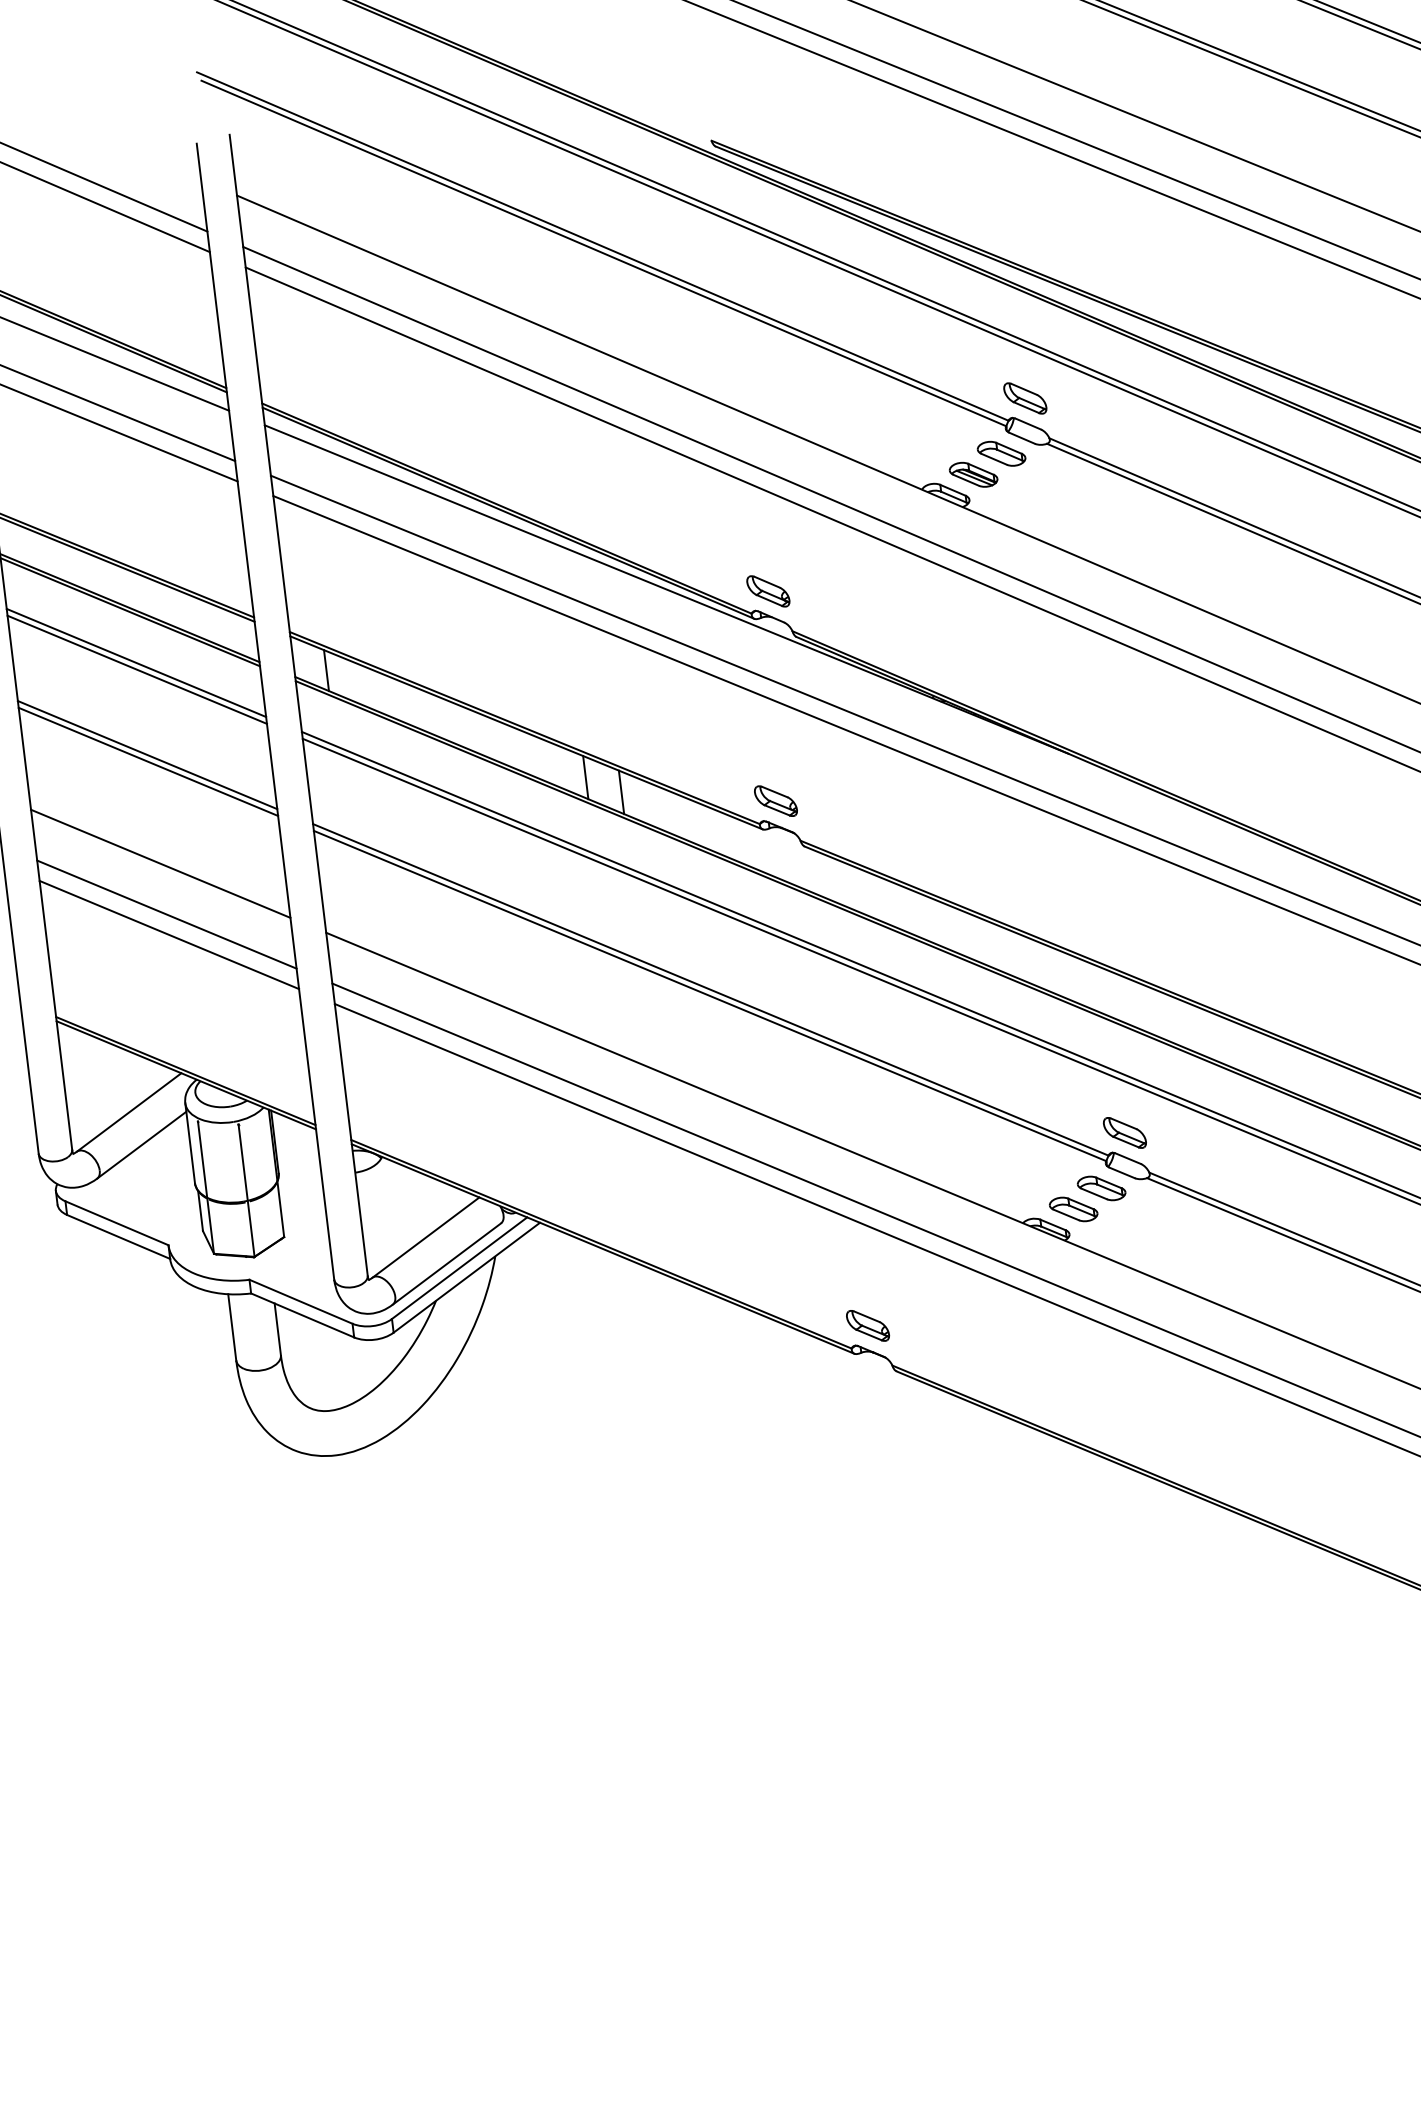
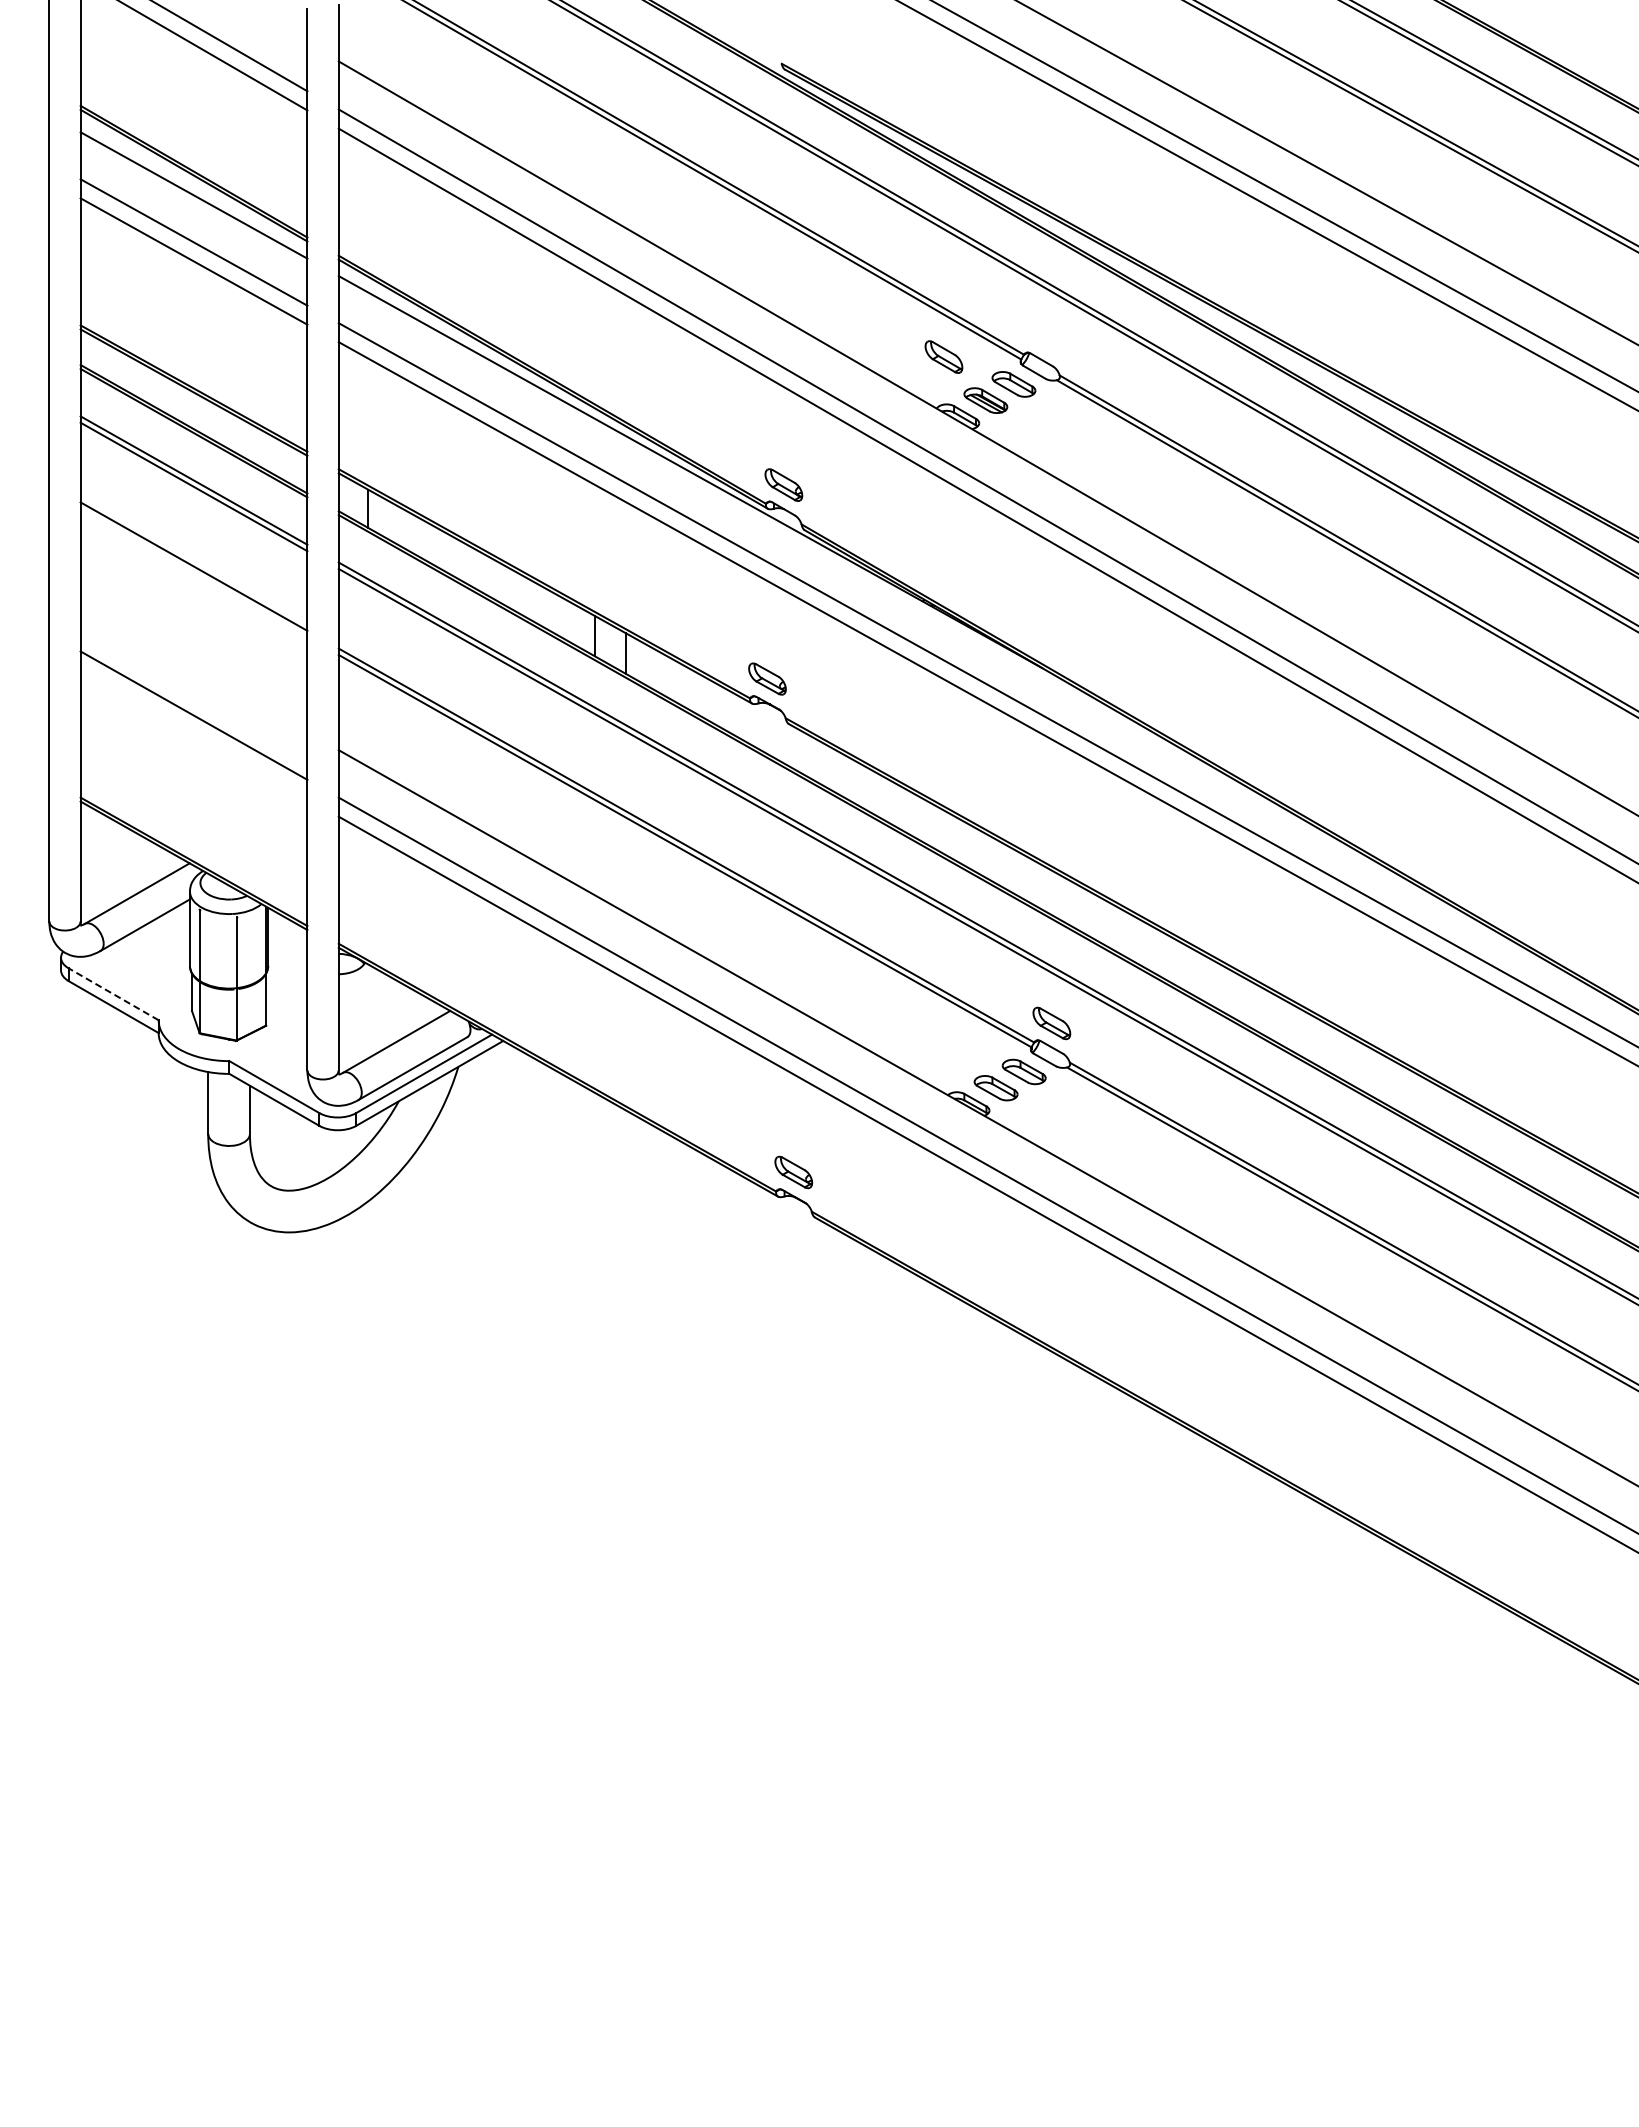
part: (1024, 397) -> (943, 356), moved
line: (147, 761) -> (193, 572), removed
line: (160, 864) -> (193, 668), removed
line: (168, 934) -> (193, 734), removed
line: (116, 1223) -> (113, 994), solid -> dashed

